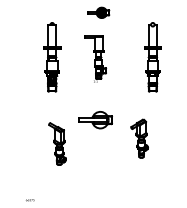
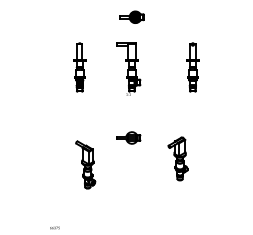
part: (52, 57) -> (79, 67), size x0.62
part: (152, 57) -> (192, 67), size x0.62
part: (95, 119) -> (128, 137), size x0.62

